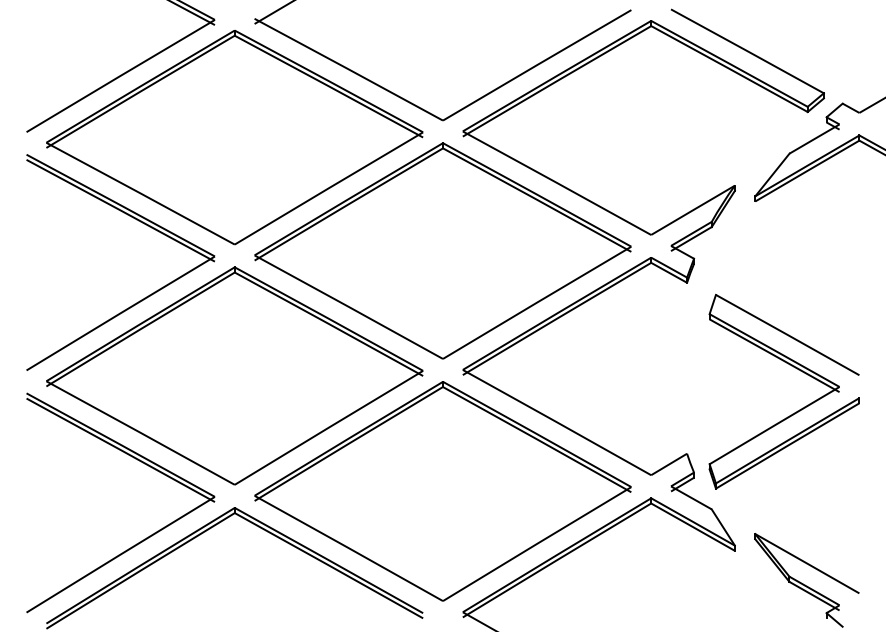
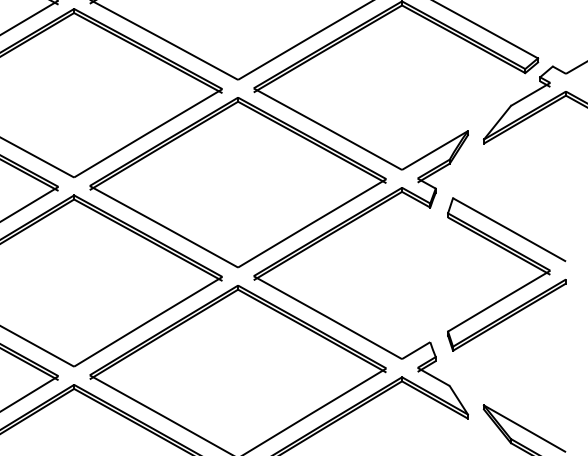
part: (797, 410) -> (517, 289), moved

